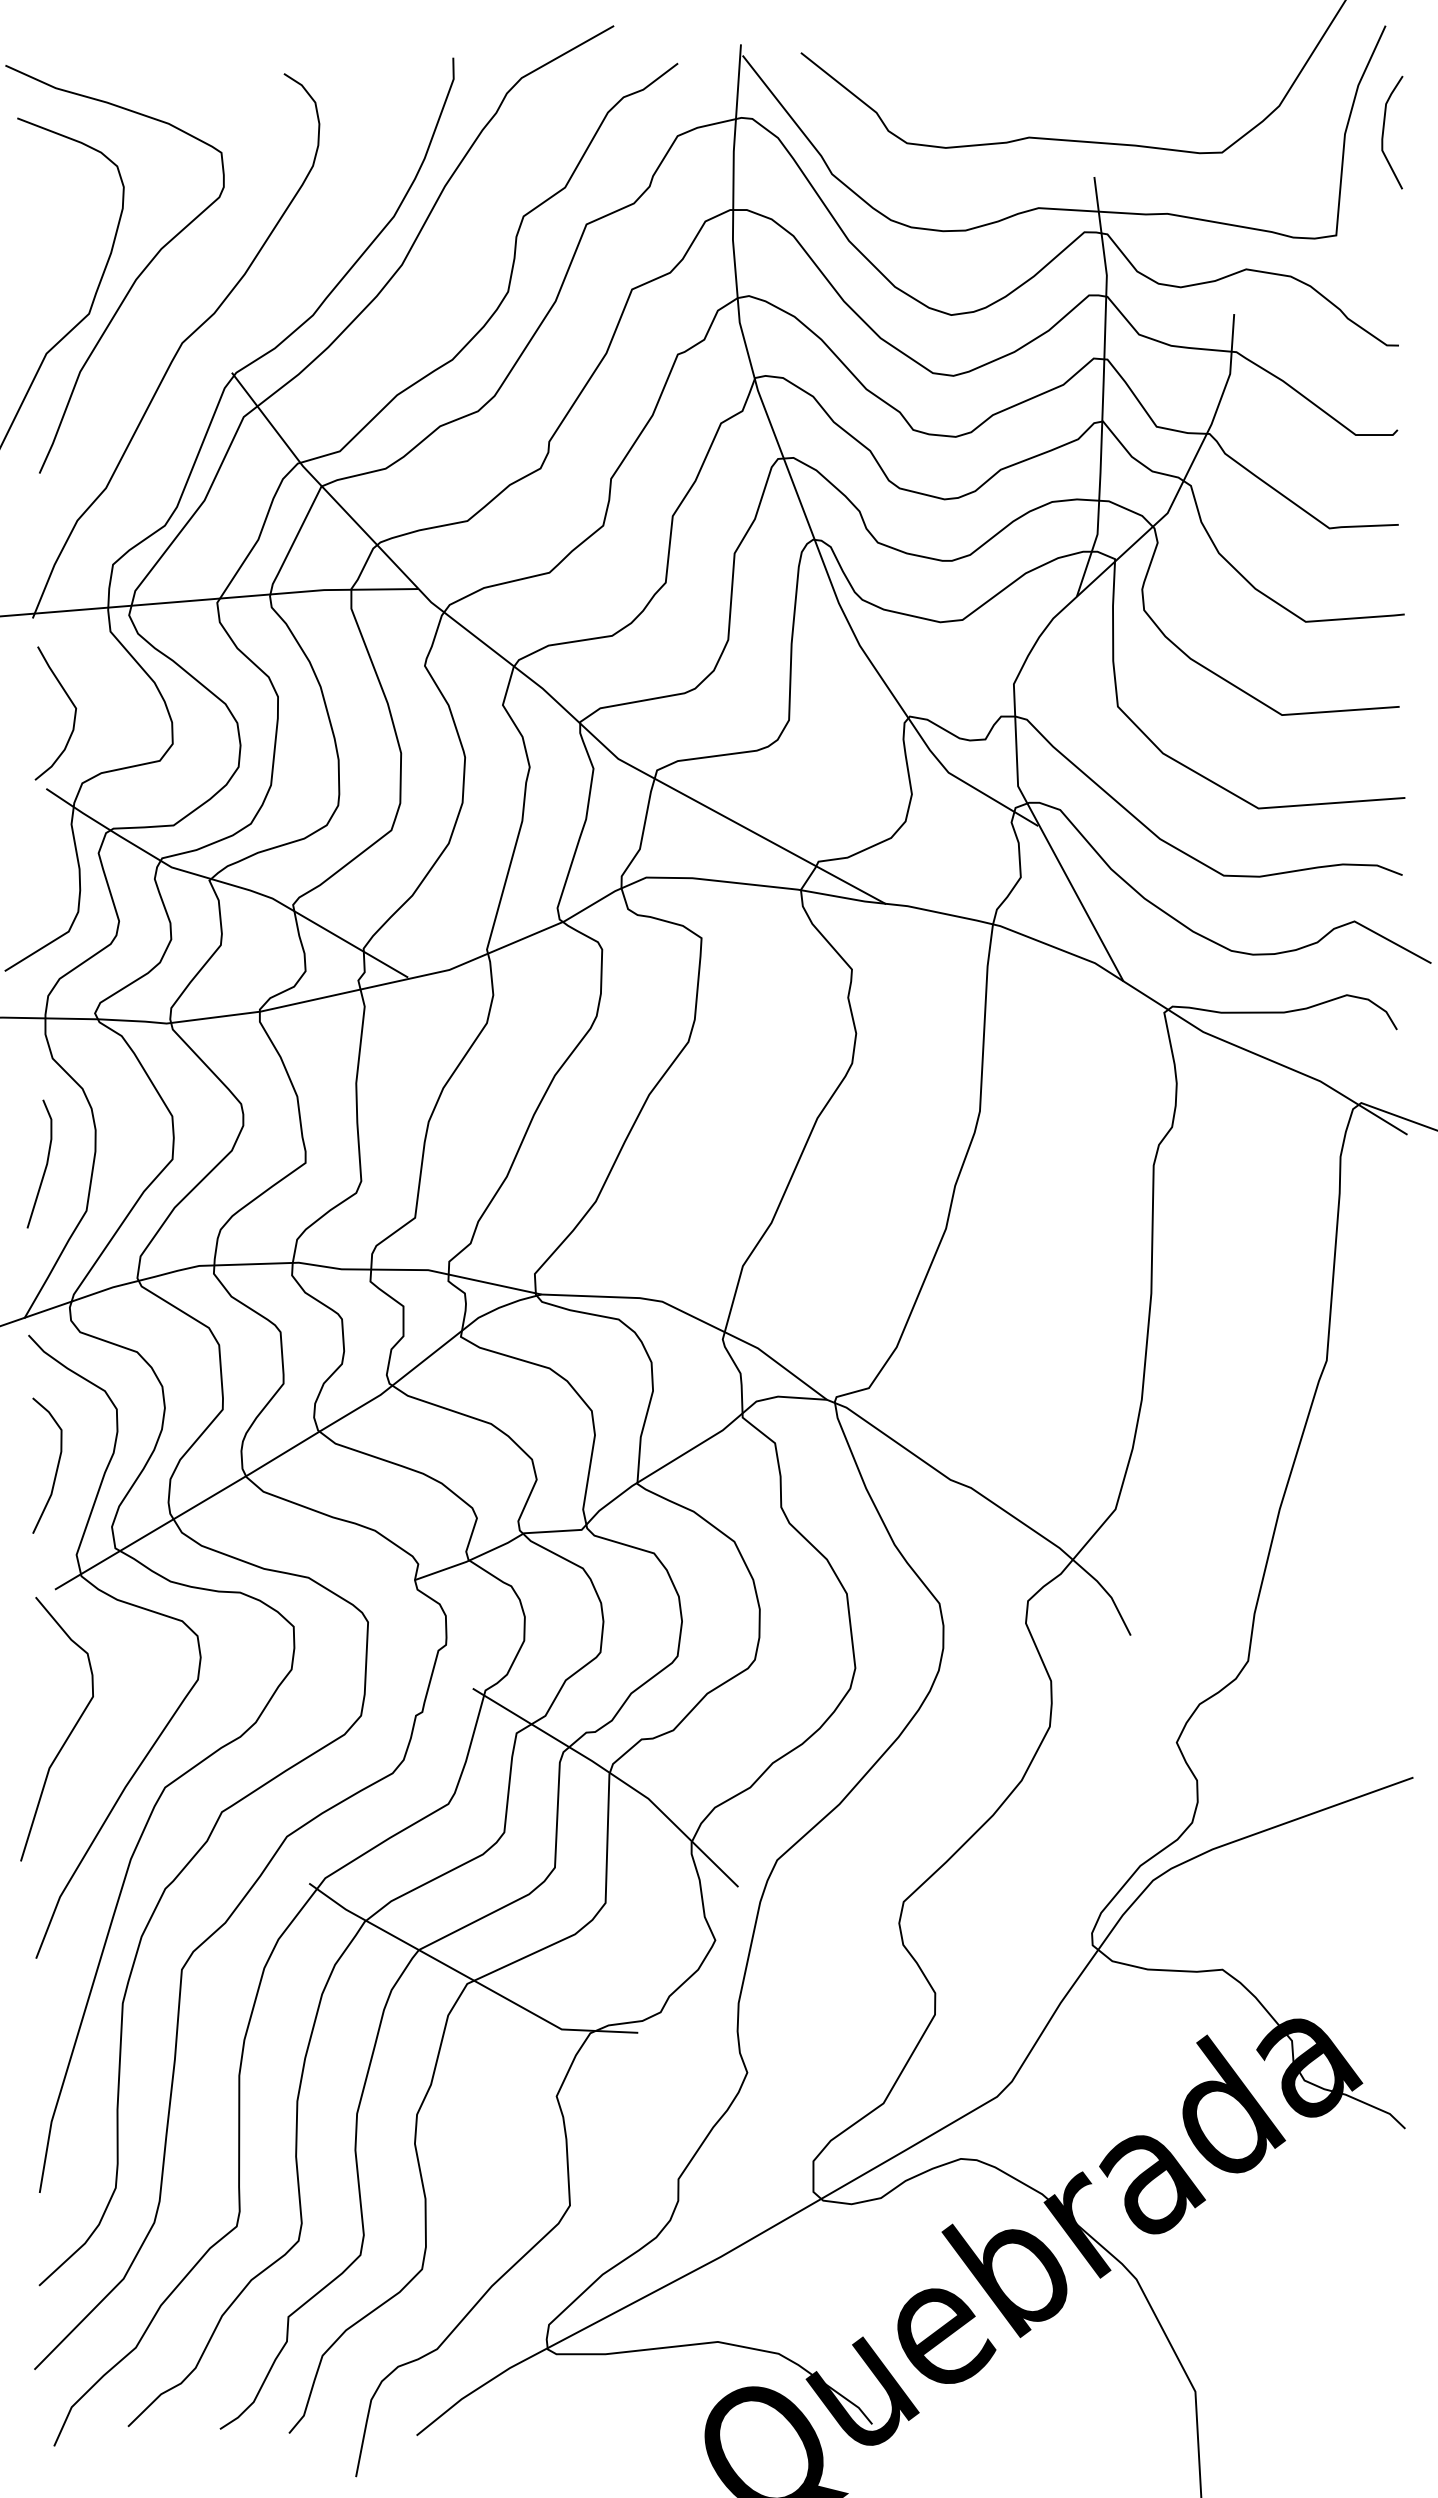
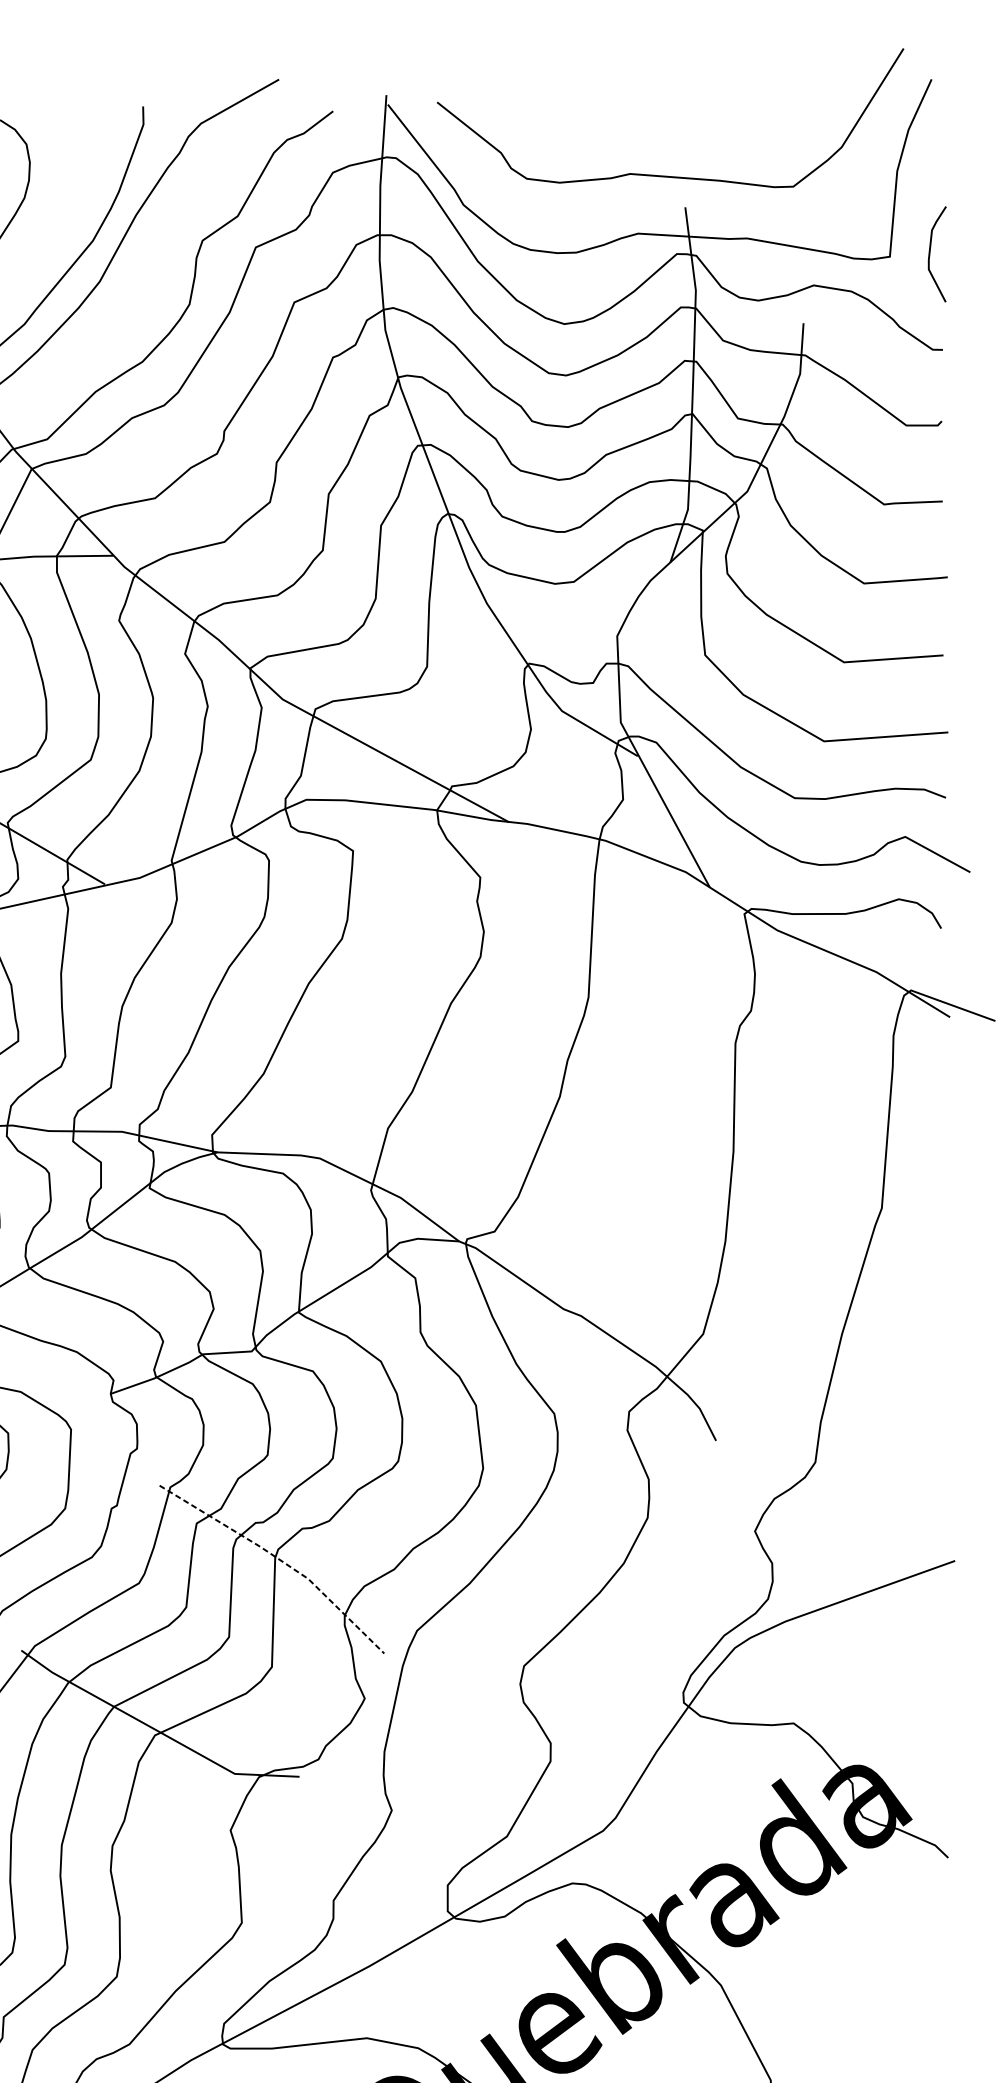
curve: (1384, 130) -> (930, 252), moved
line: (615, 1776) -> (280, 1560), solid -> dashed

